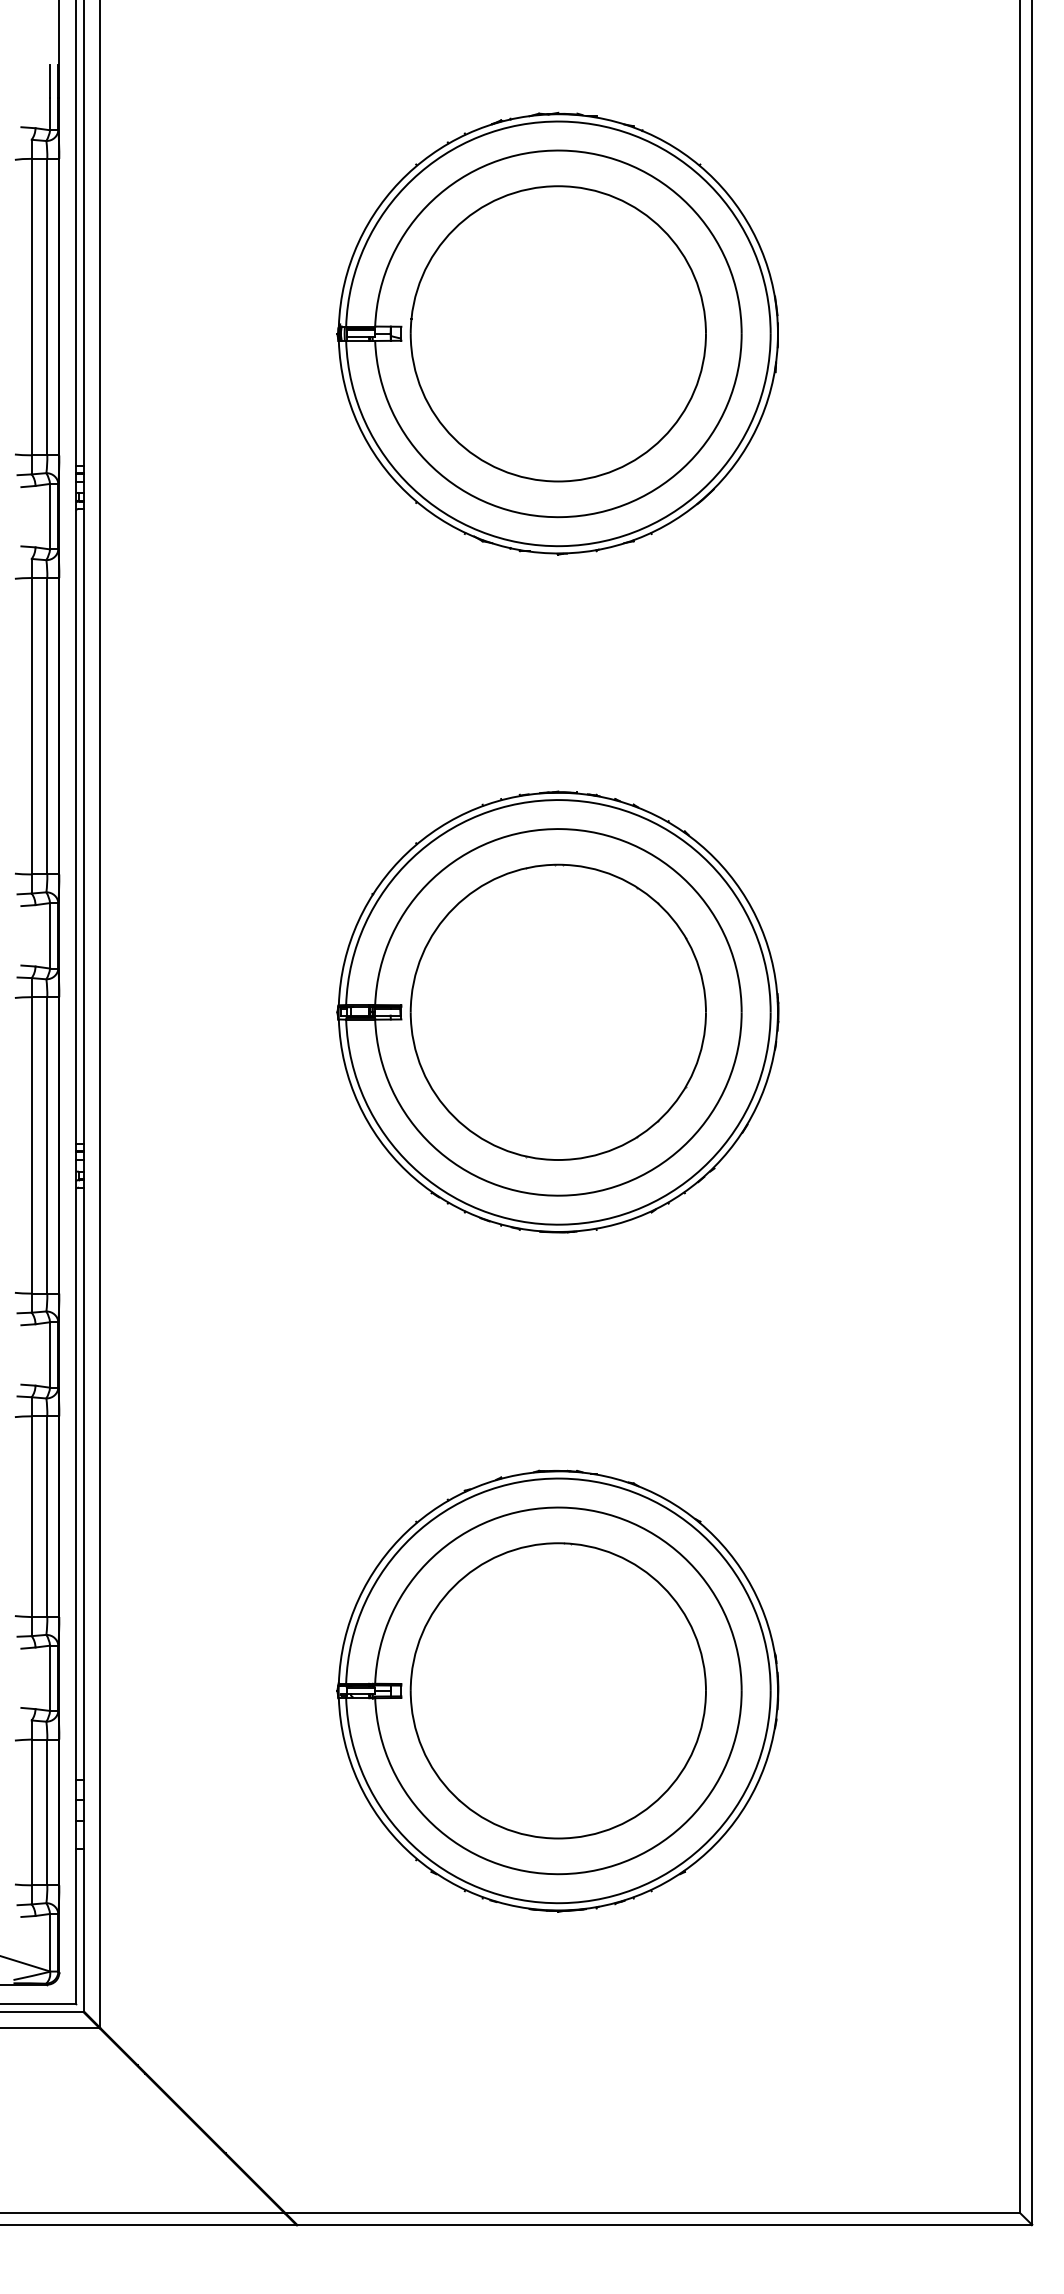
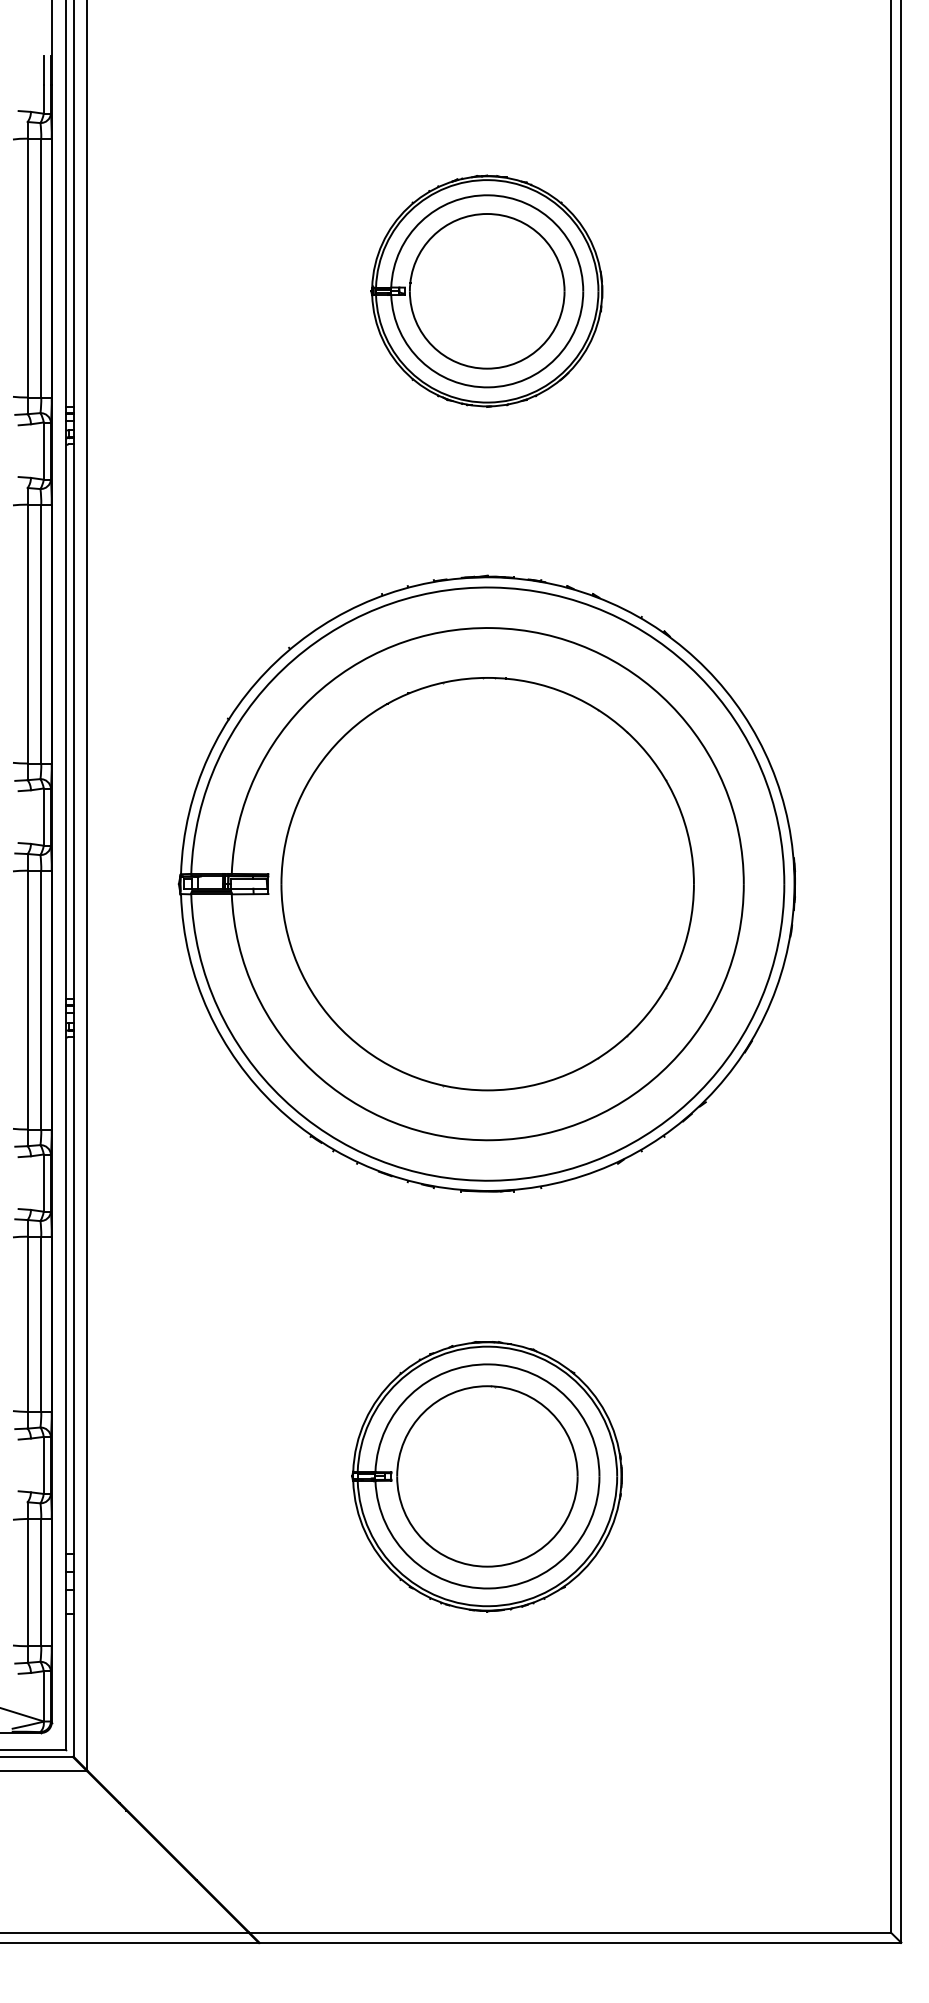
part: (557, 333) -> (486, 291), size x0.6
part: (557, 1011) -> (486, 883), size x1.6
part: (557, 1690) -> (486, 1476), size x0.7

